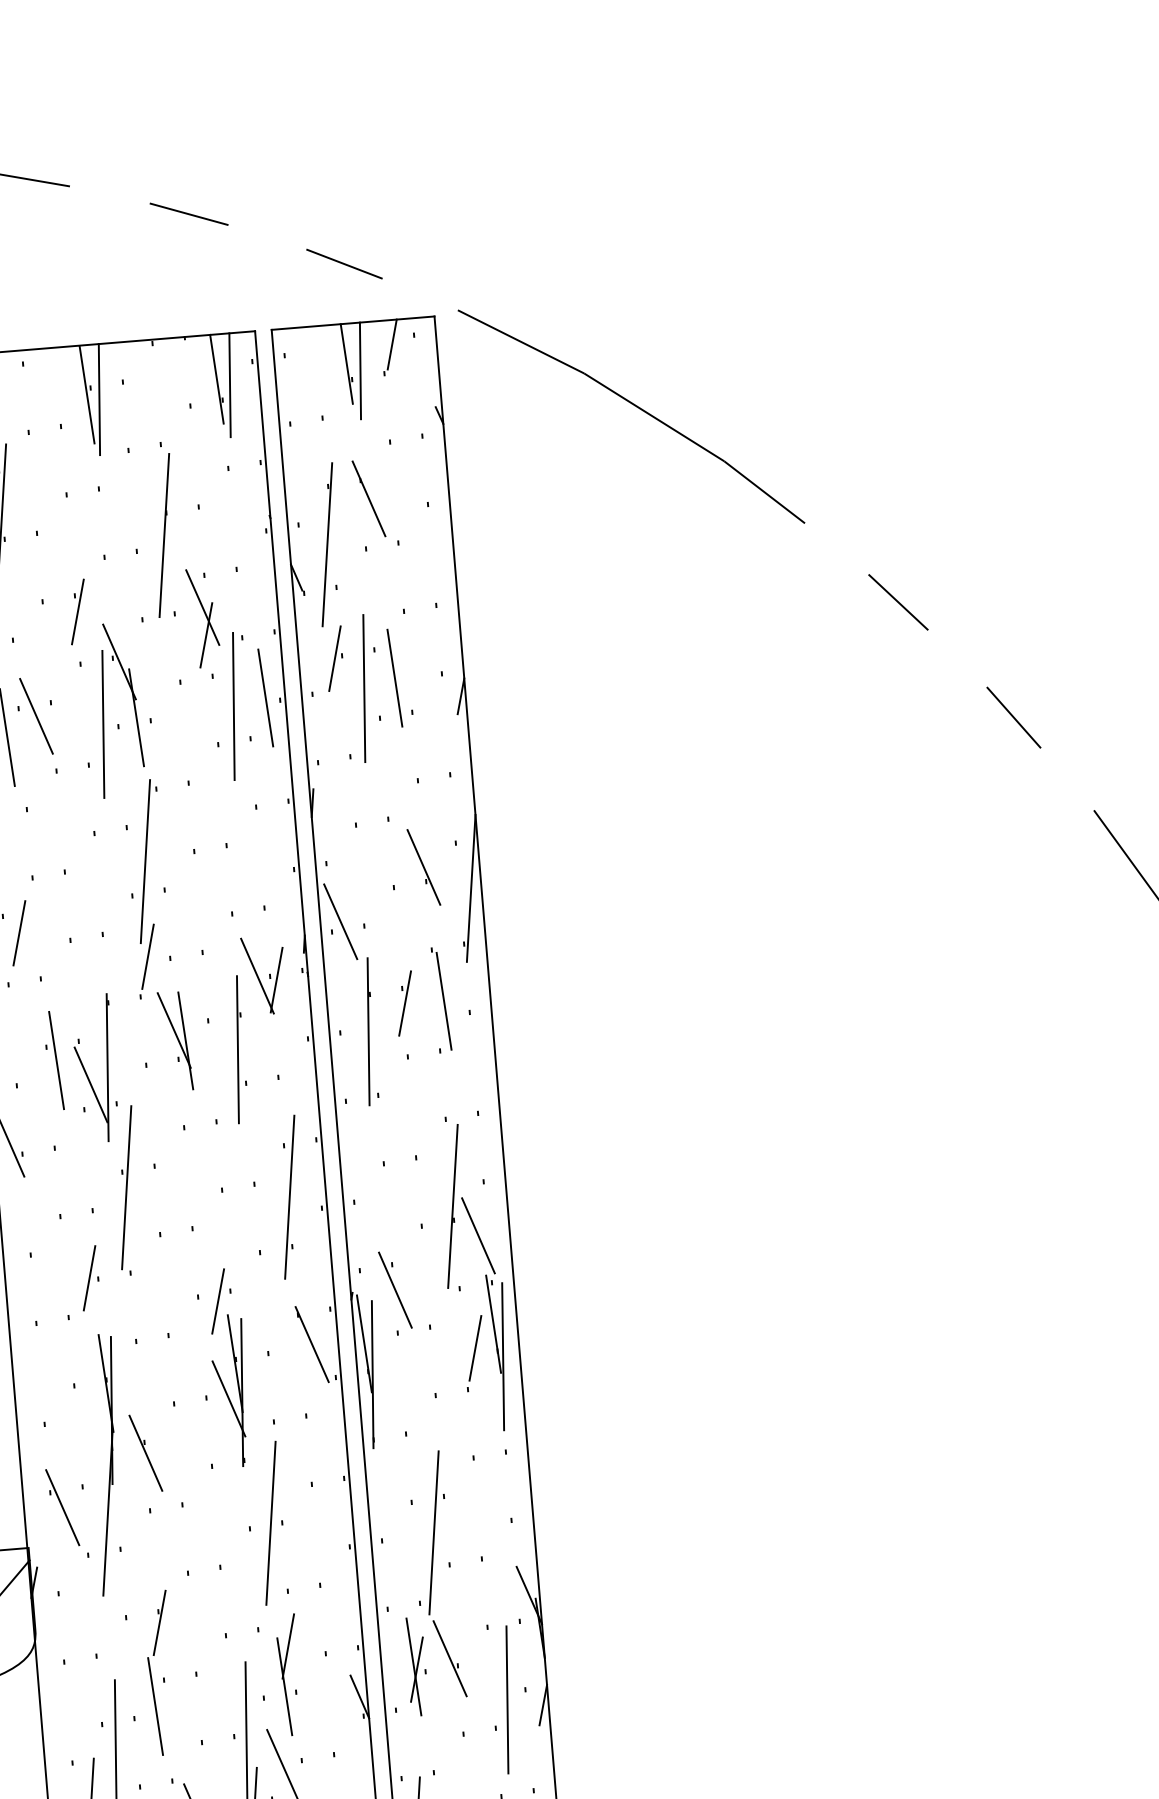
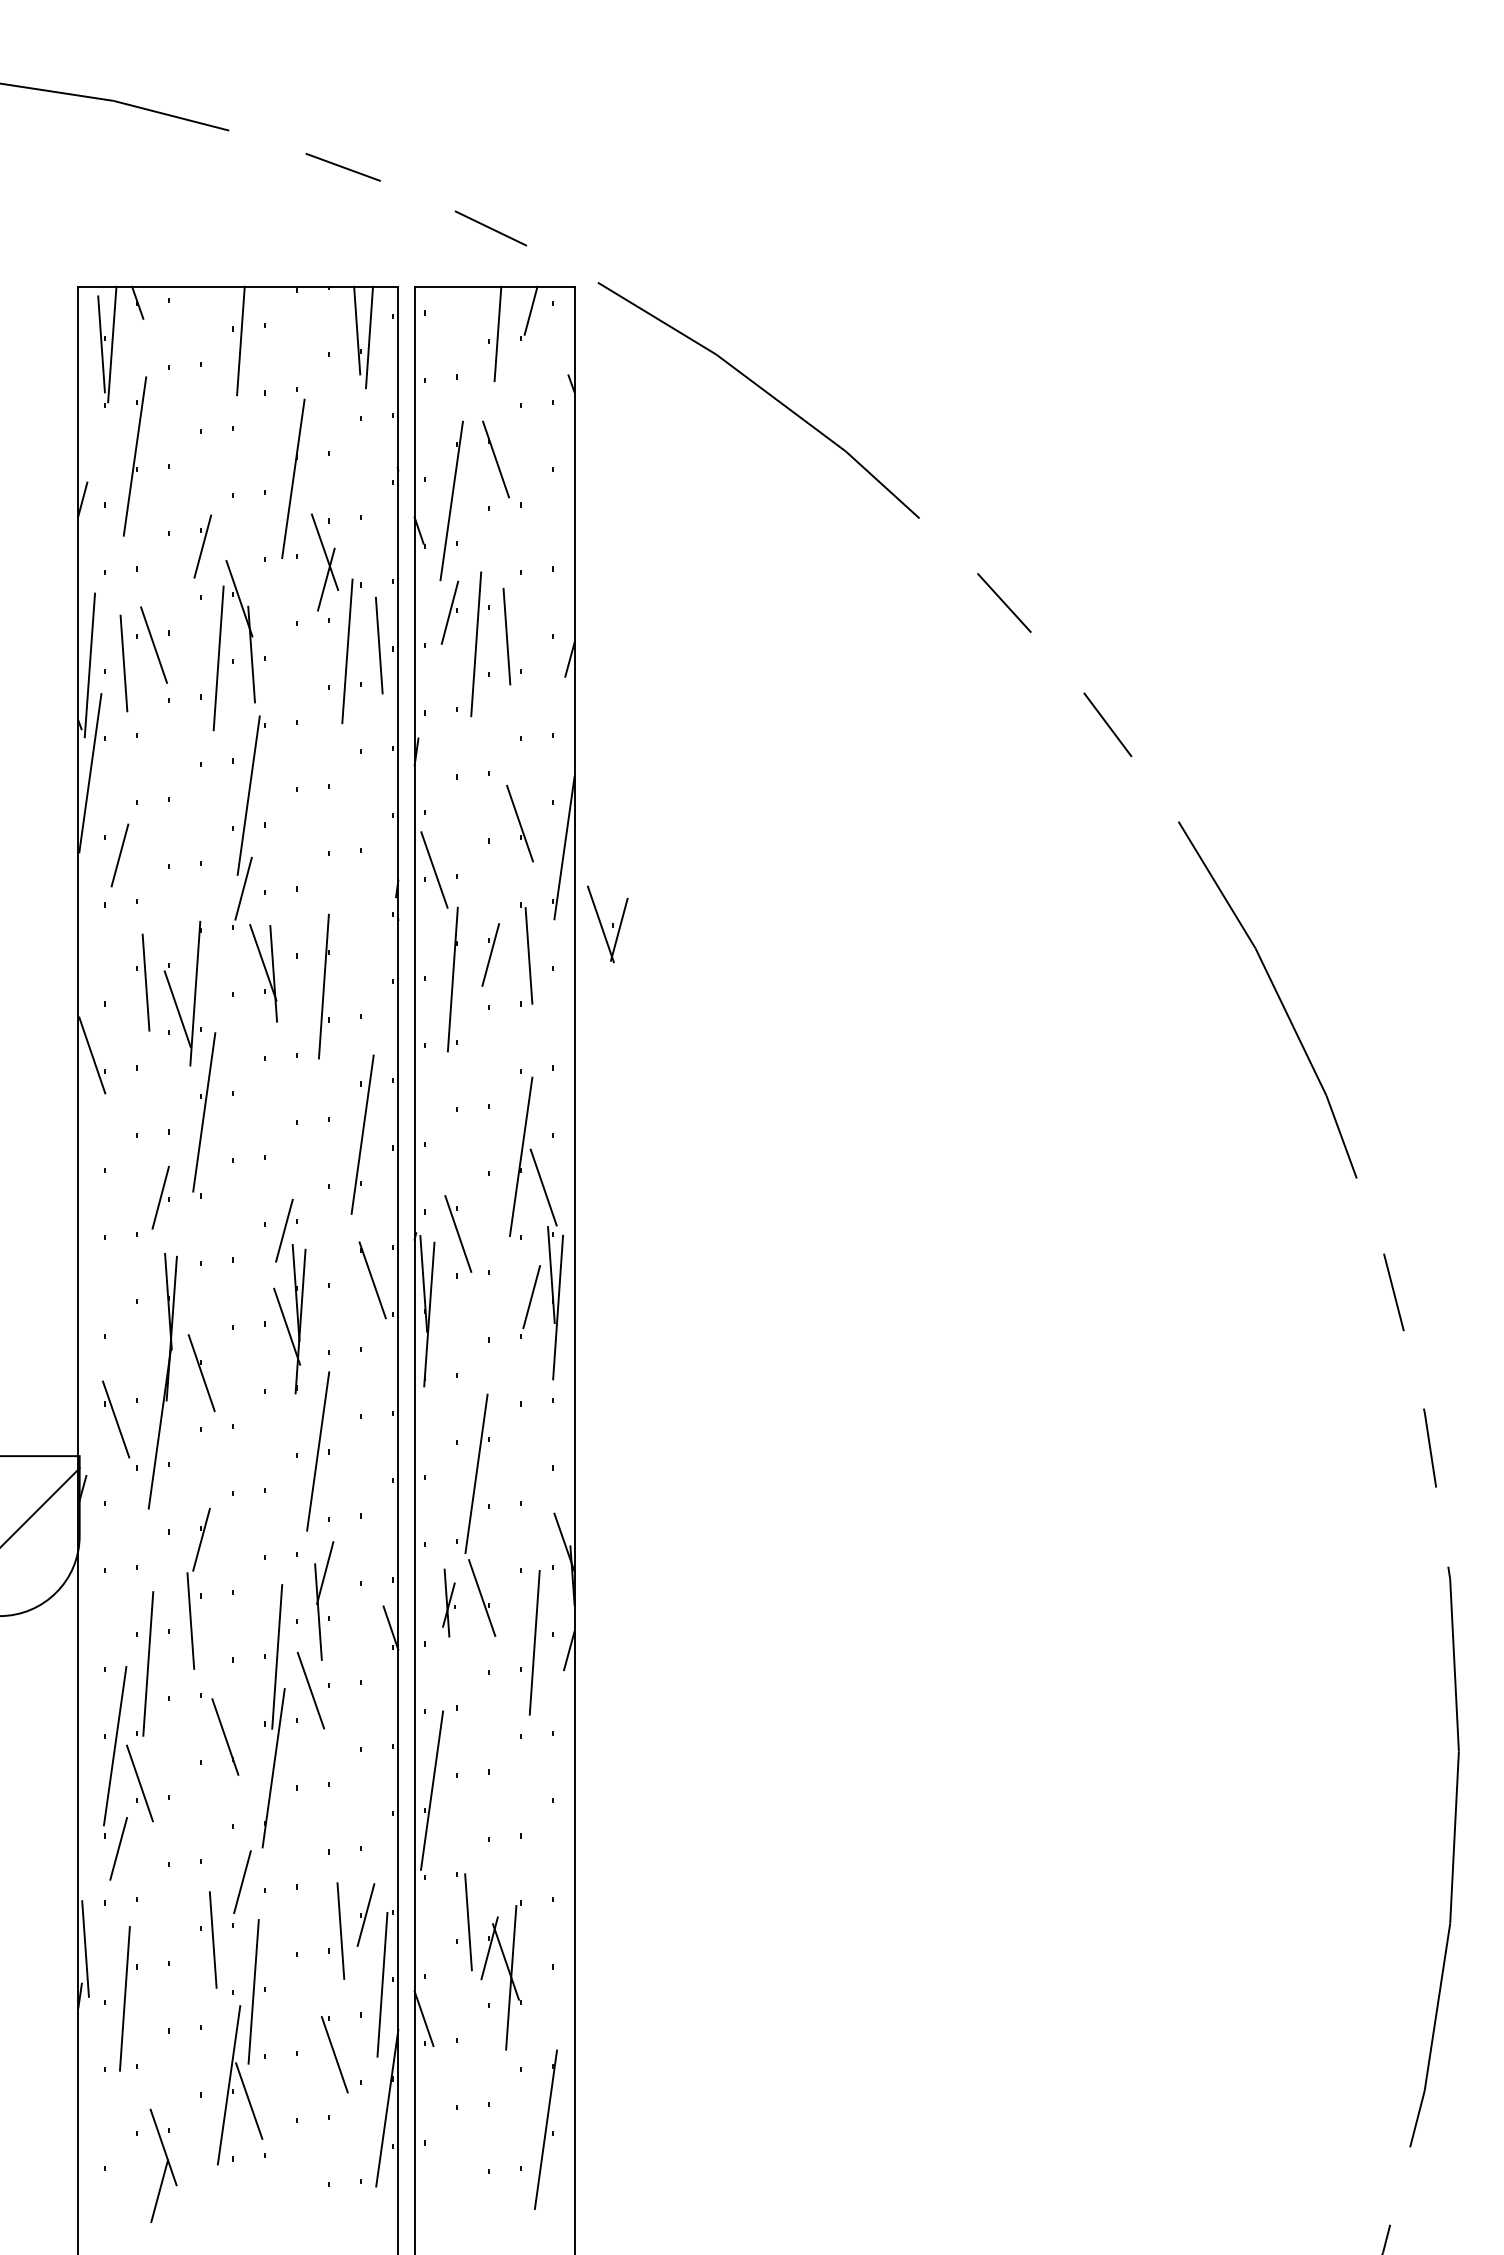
line: (346, 363) -> (484, 325), removed
line: (86, 394) -> (228, 335), removed
part: (264, 975) -> (607, 924), moved
part: (416, 1666) -> (448, 1602), size x0.7

